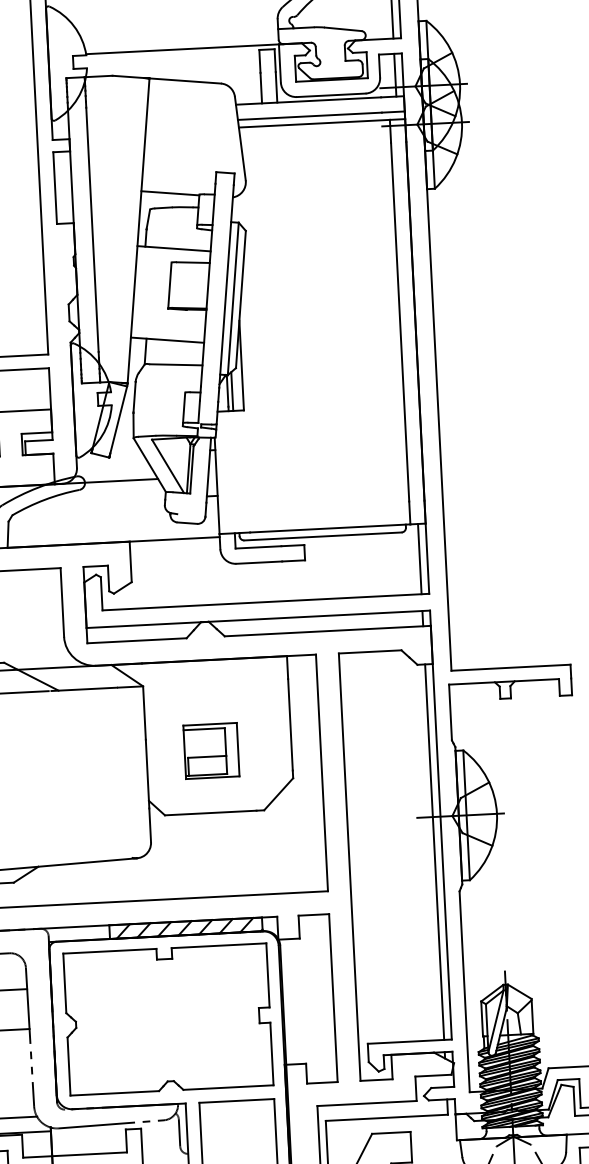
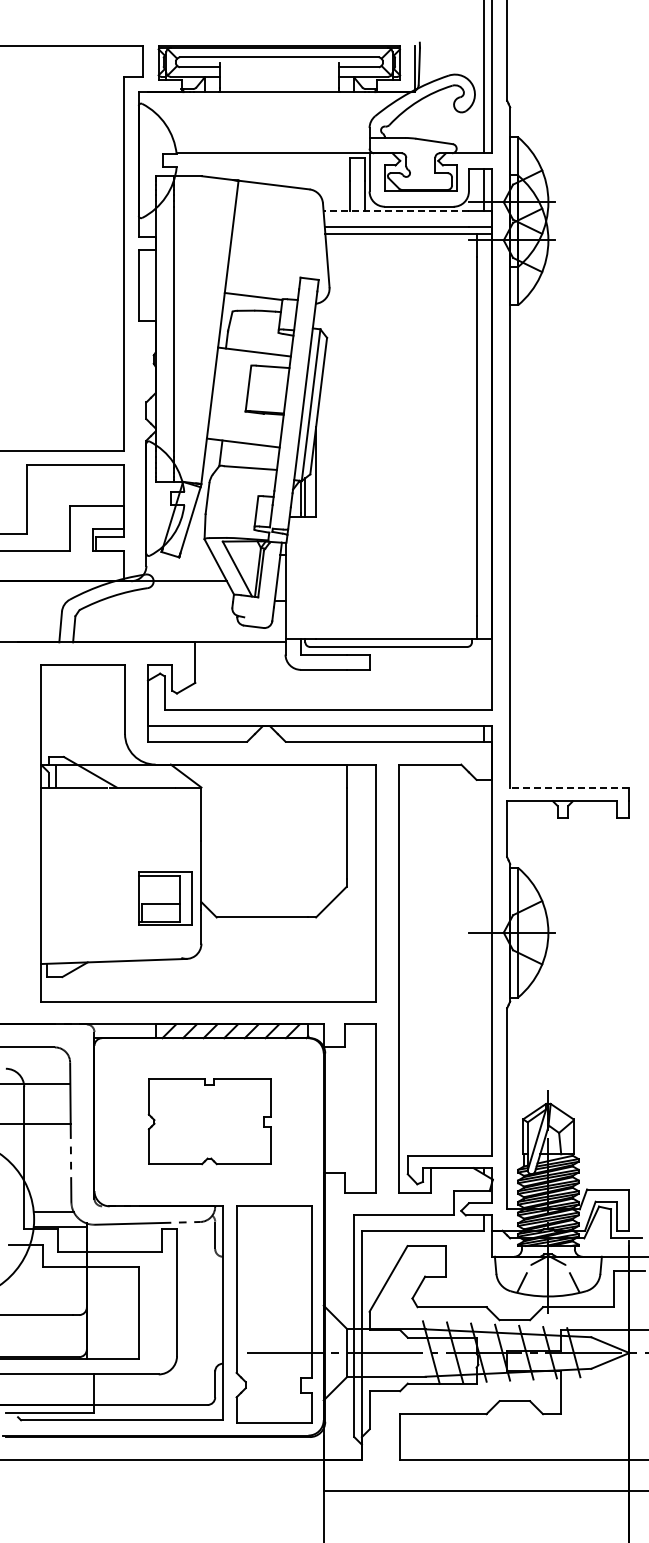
line: (308, 101) -> (396, 211), solid -> dashed
line: (420, 559) -> (484, 674), removed
line: (510, 667) -> (569, 787), solid -> dashed
part: (211, 750) -> (165, 898), moved
line: (434, 851) -> (484, 967), removed
part: (168, 1019) -> (209, 1121), size x0.6

